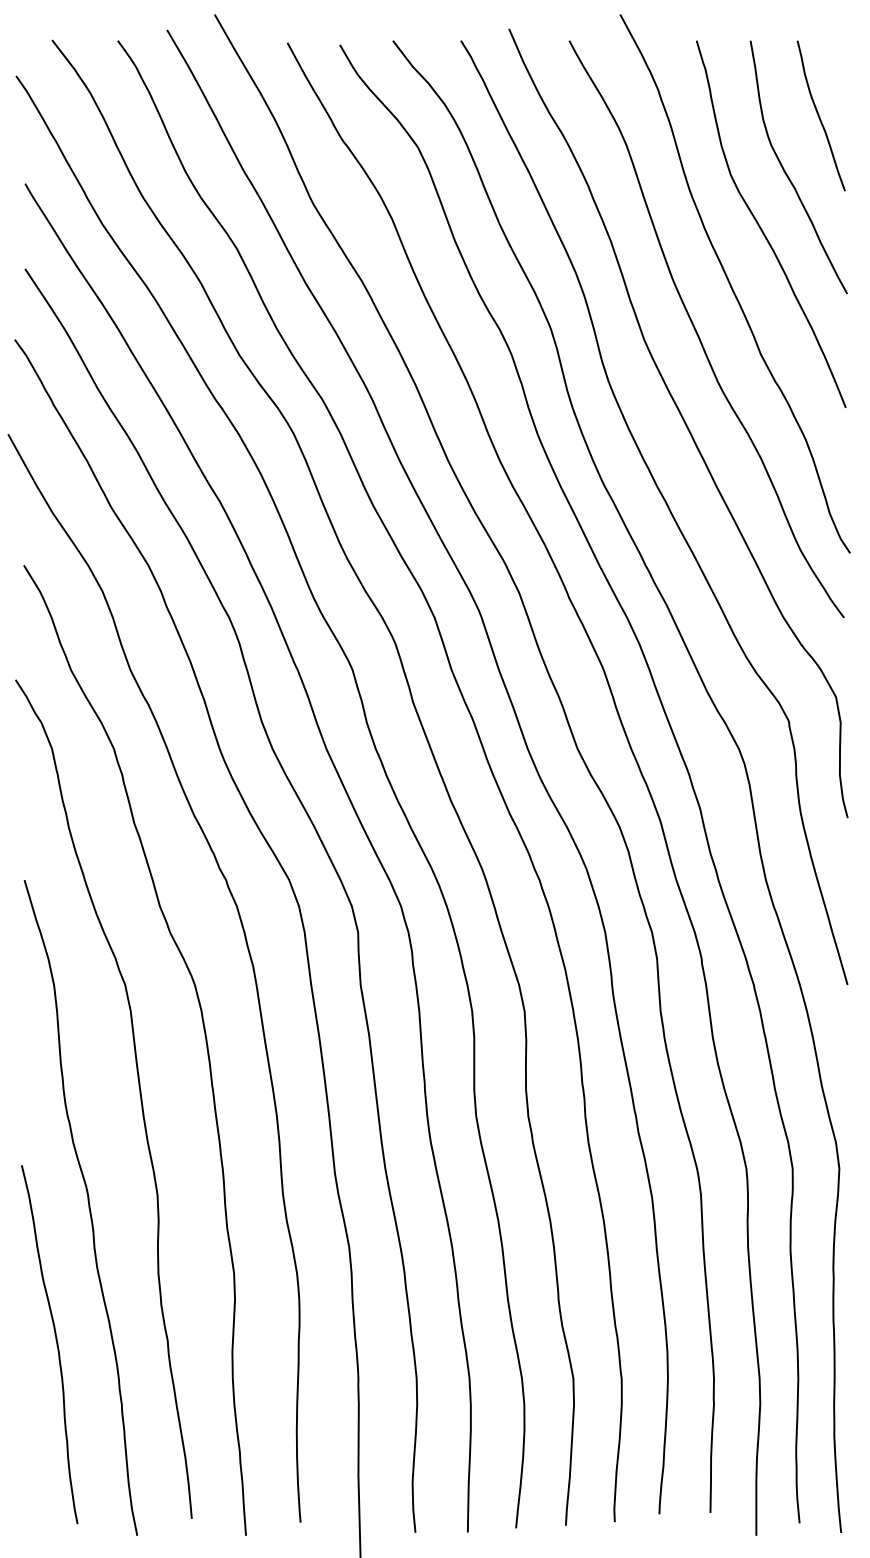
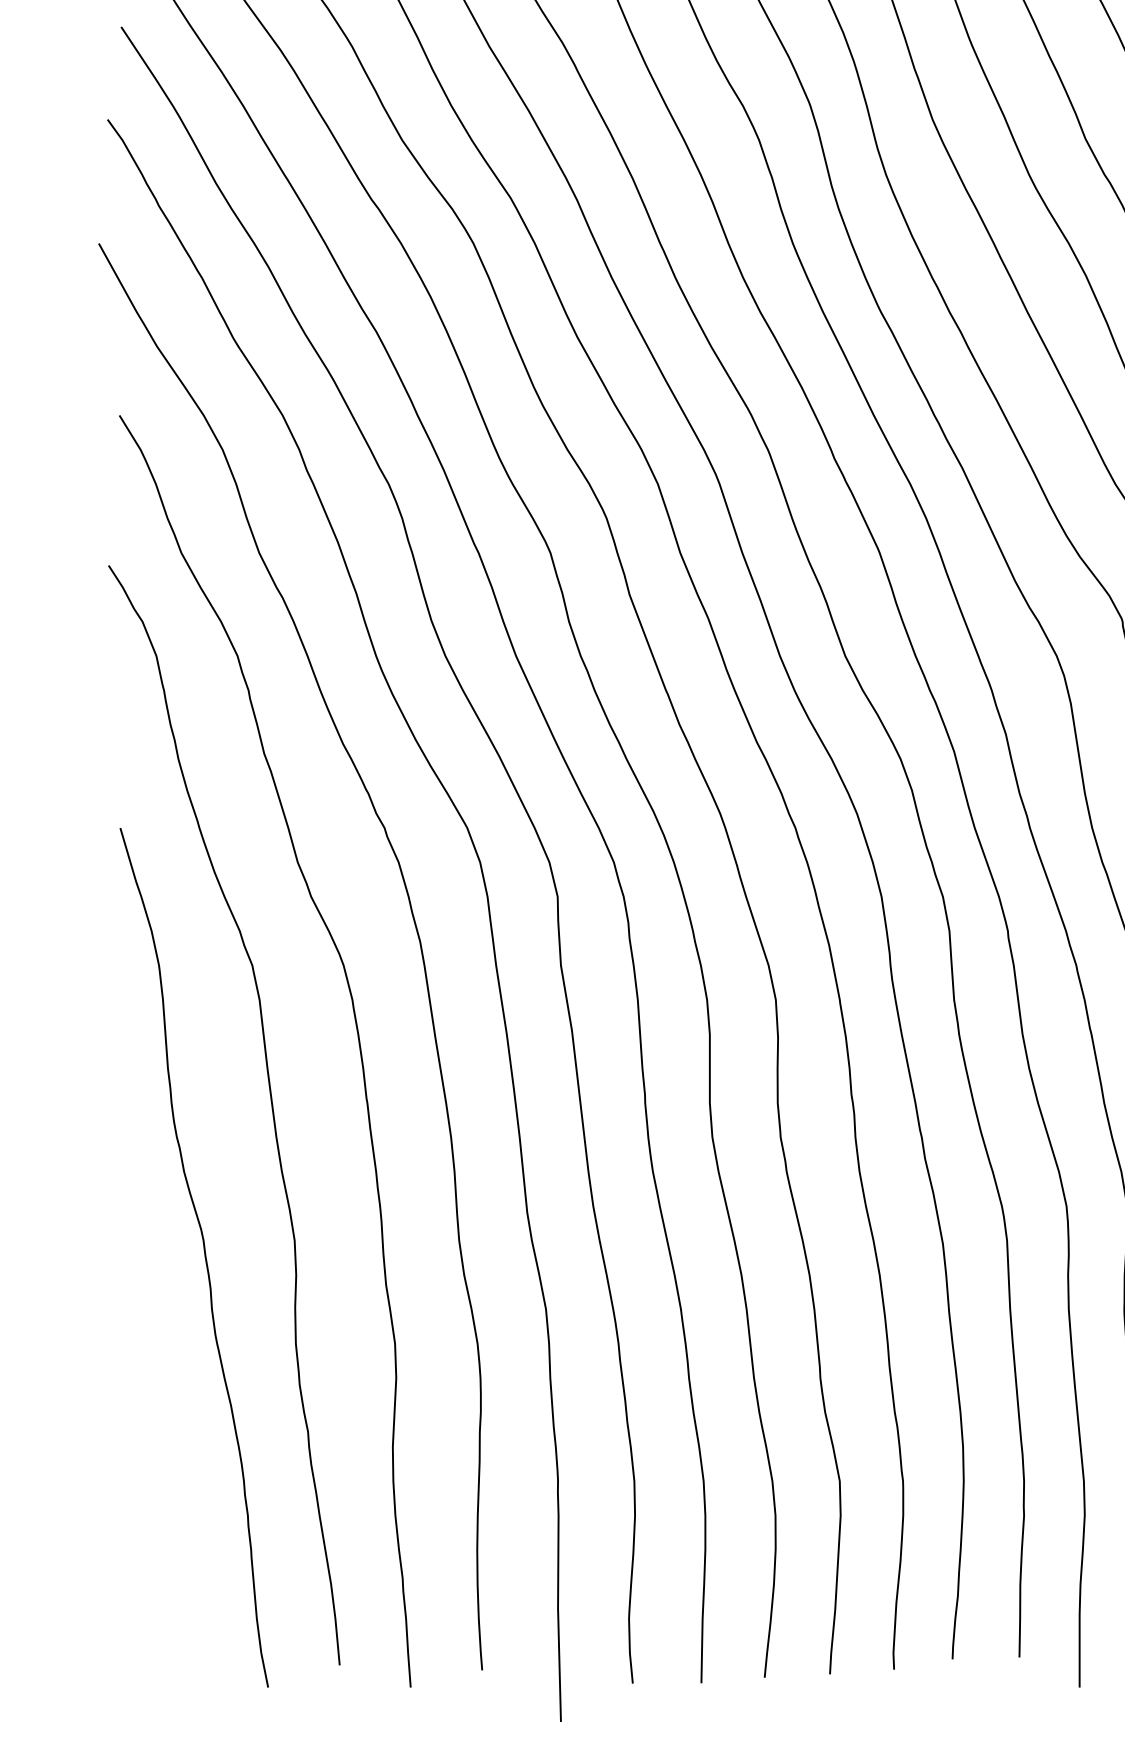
curve: (56, 1344) -> (162, 1436), removed

